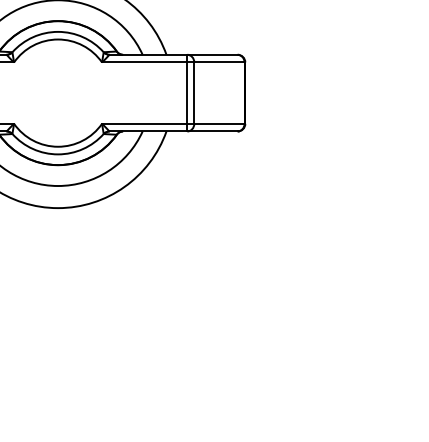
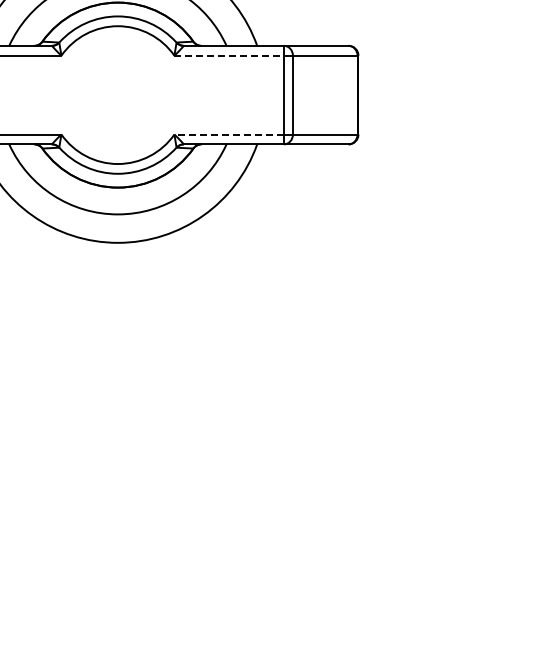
line: (144, 62) -> (229, 55), solid -> dashed
line: (144, 123) -> (229, 134), solid -> dashed

